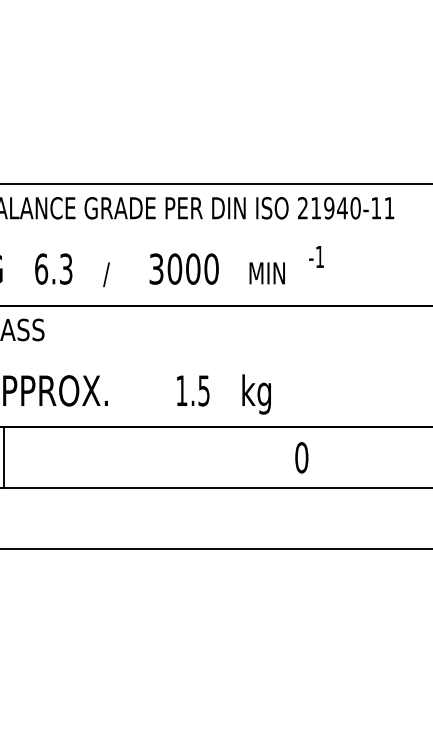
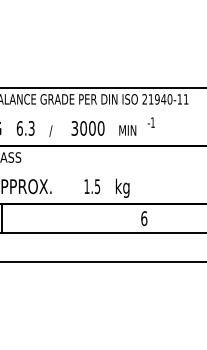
text: (302, 457) -> (144, 218), 0 -> 6

